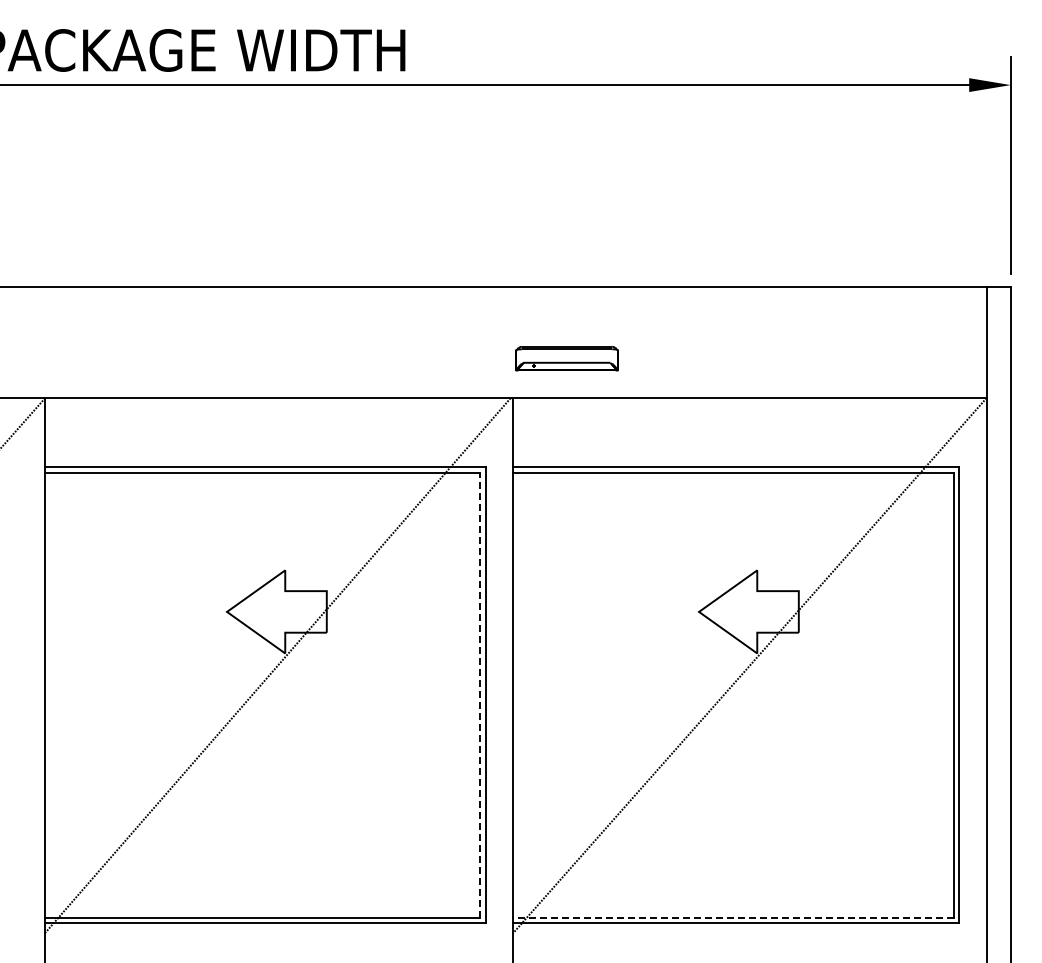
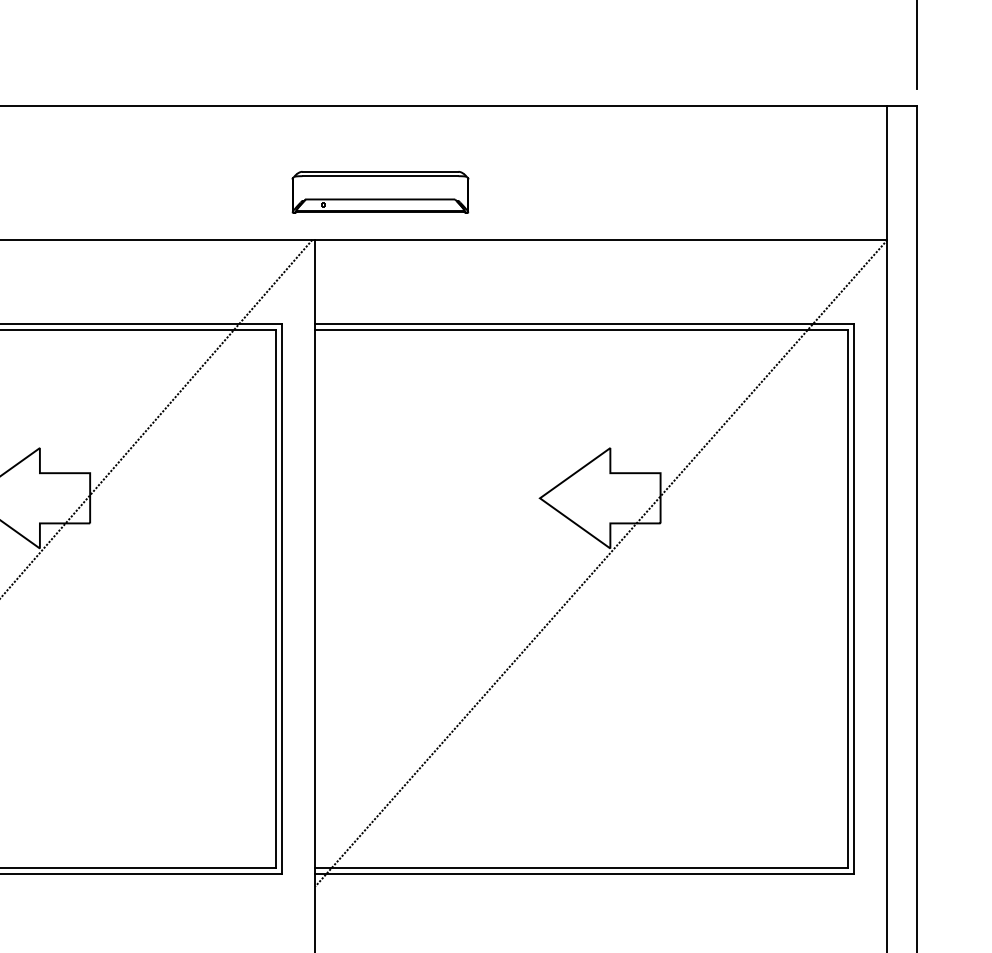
part: (566, 358) -> (379, 192), size x1.43
line: (480, 694) -> (275, 598), dashed -> solid
line: (732, 917) -> (580, 867), dashed -> solid

